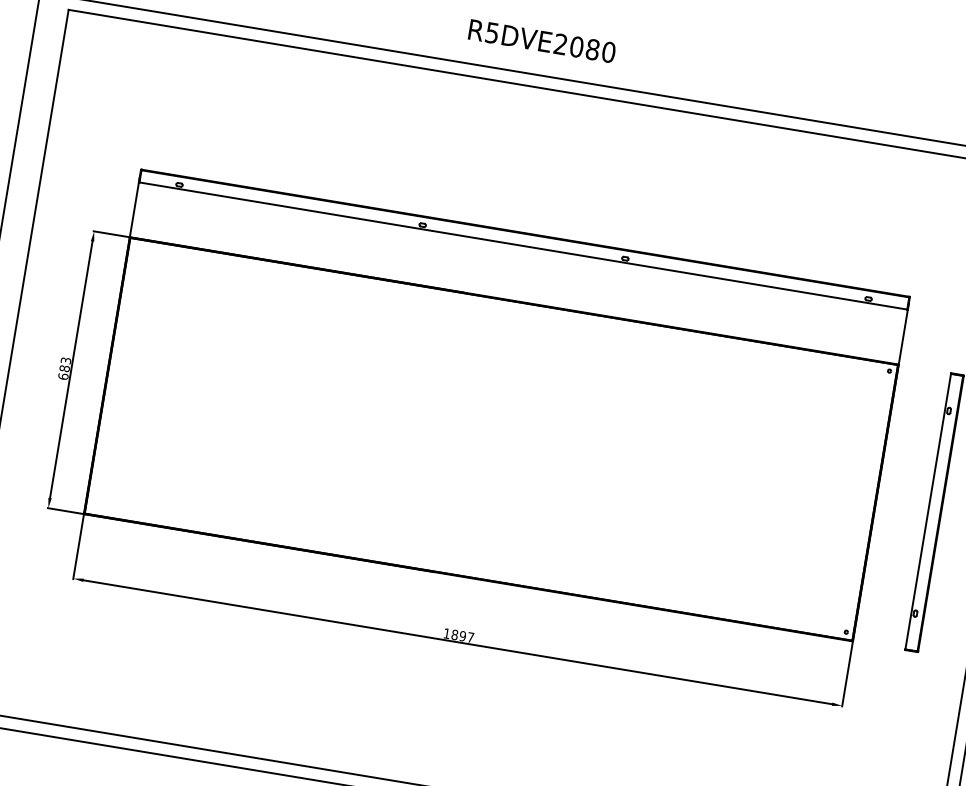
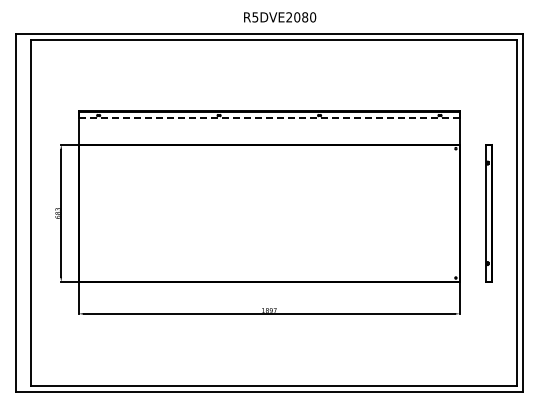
text: (542, 41) -> (280, 17), moved
line: (521, 245) -> (268, 117), solid -> dashed

